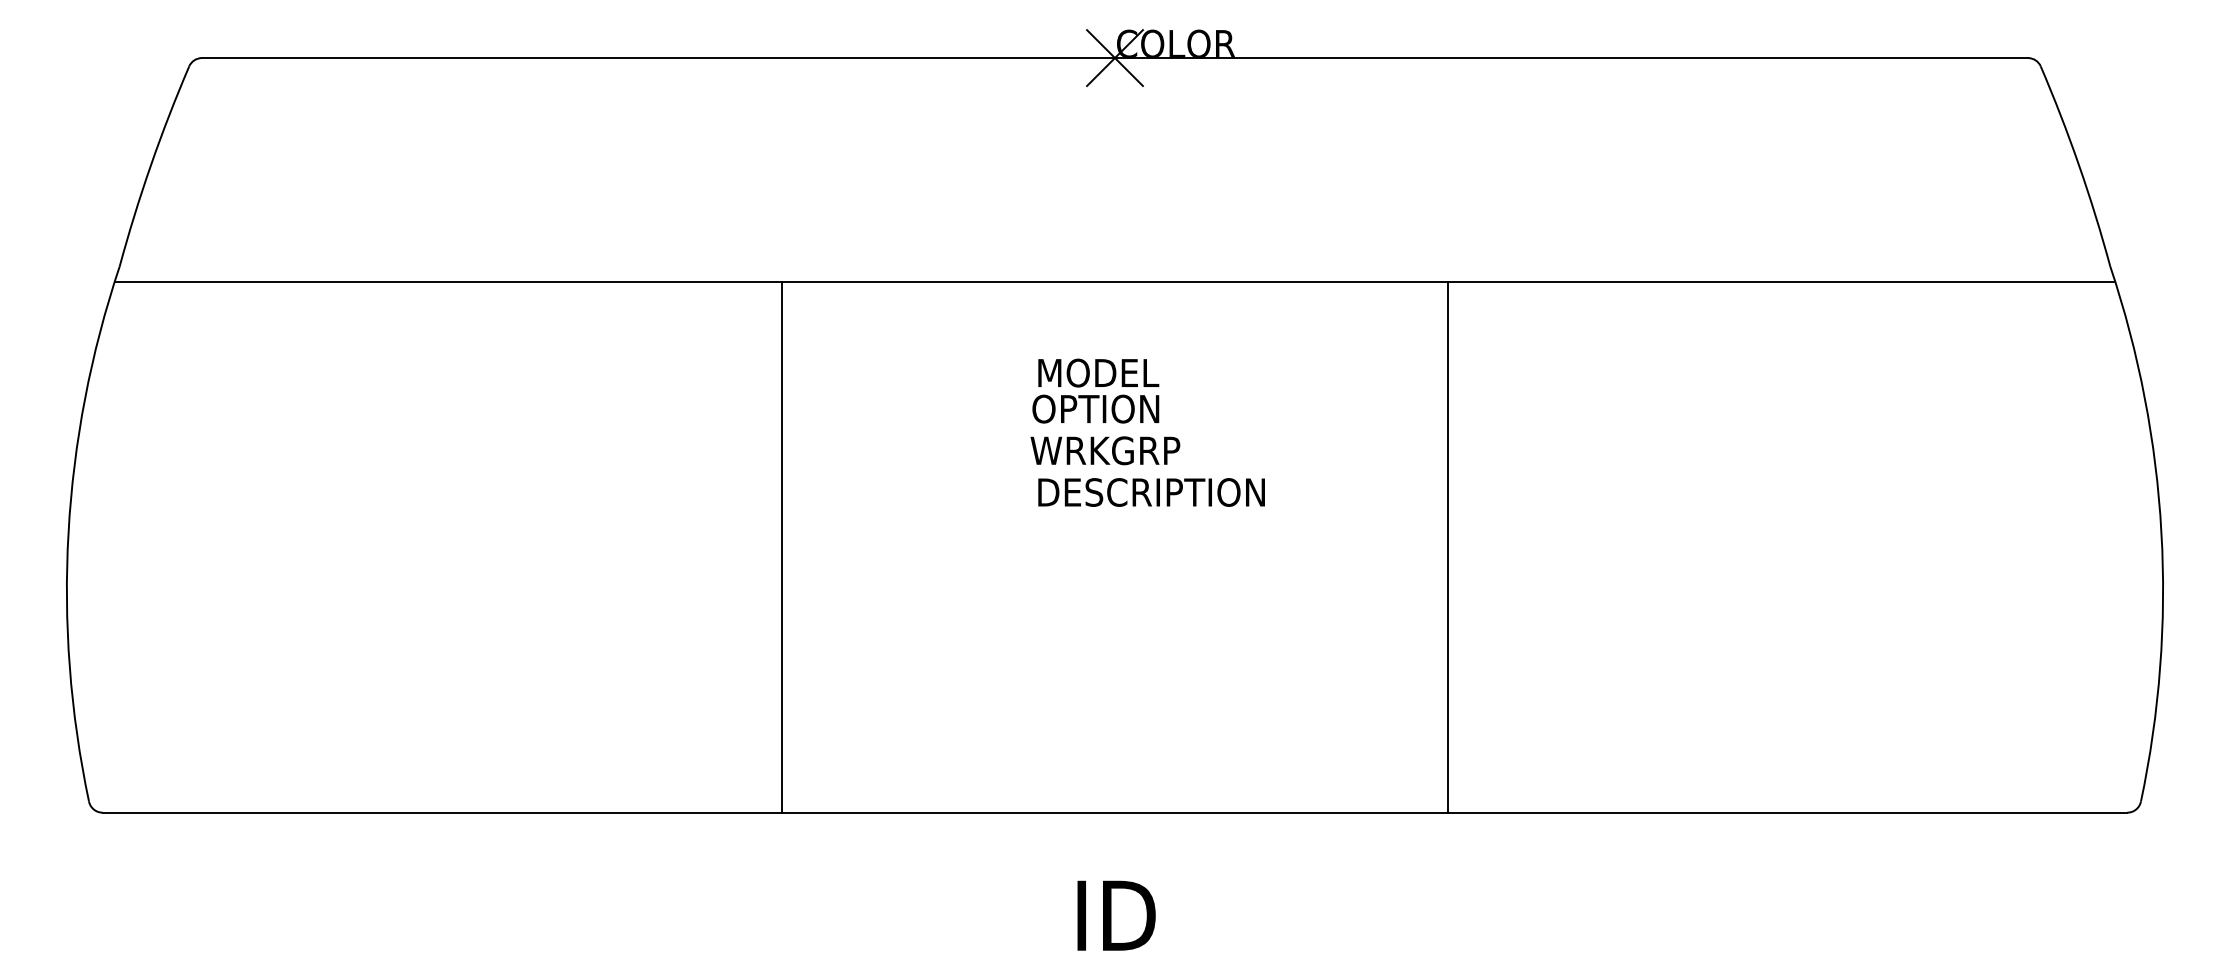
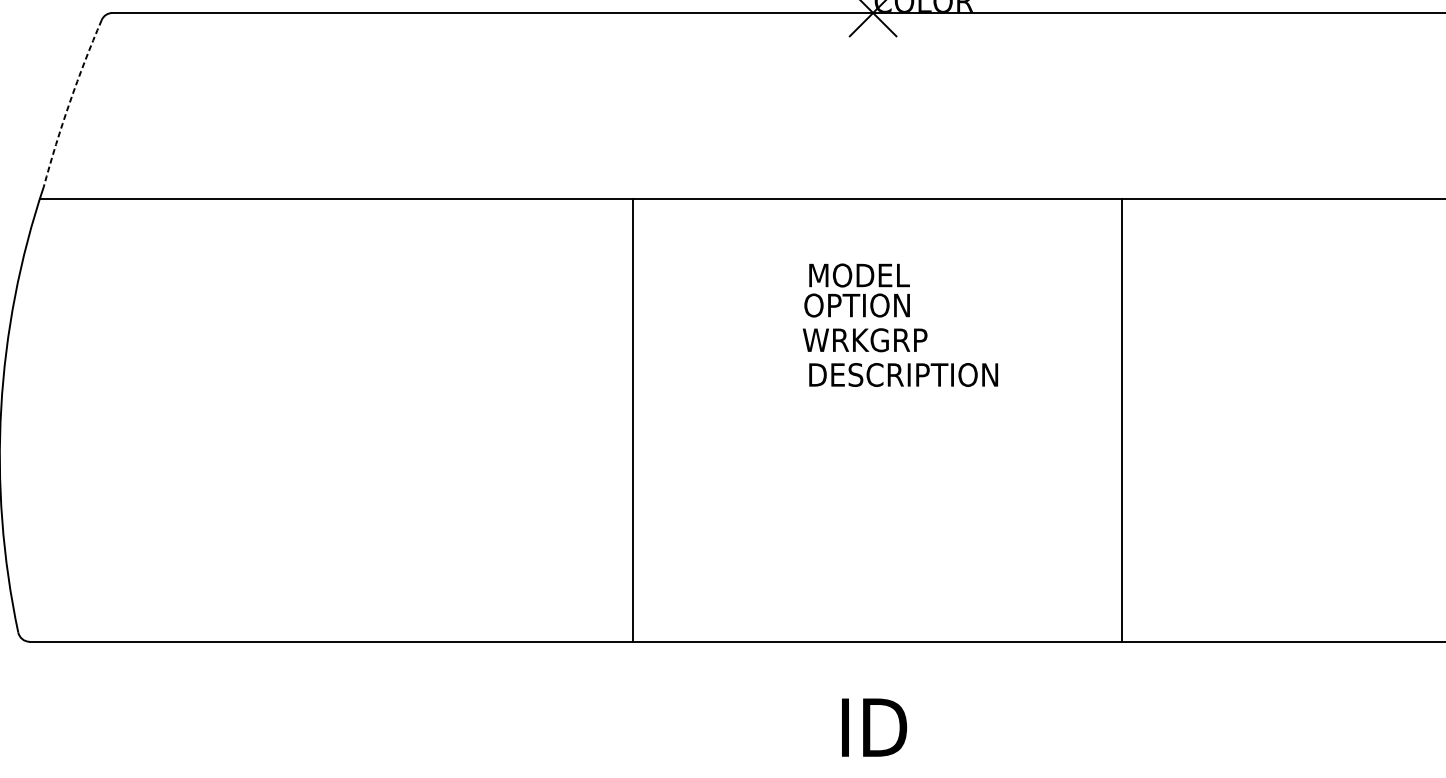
arc: (150, 165) -> (69, 102), solid -> dashed
line: (782, 546) -> (633, 419), moved
line: (1447, 546) -> (1121, 419), moved

